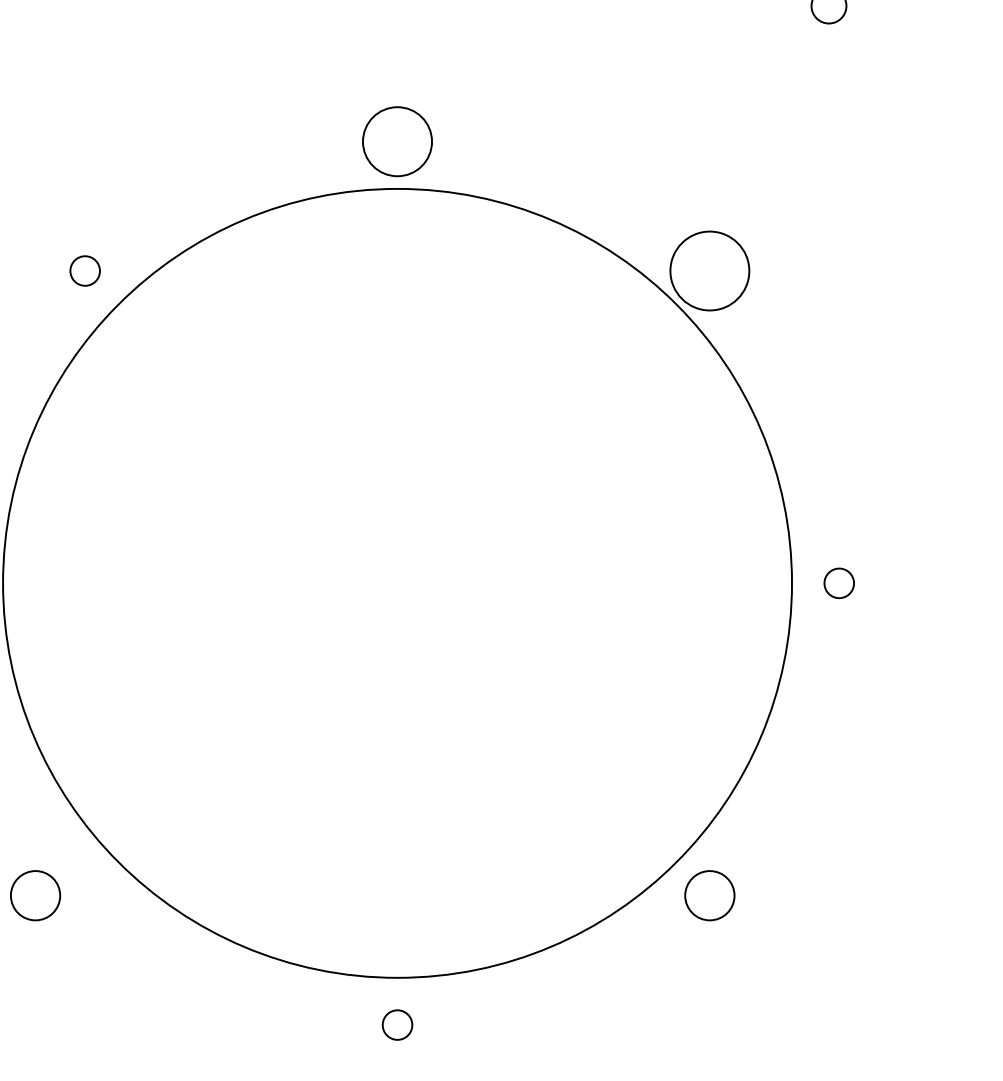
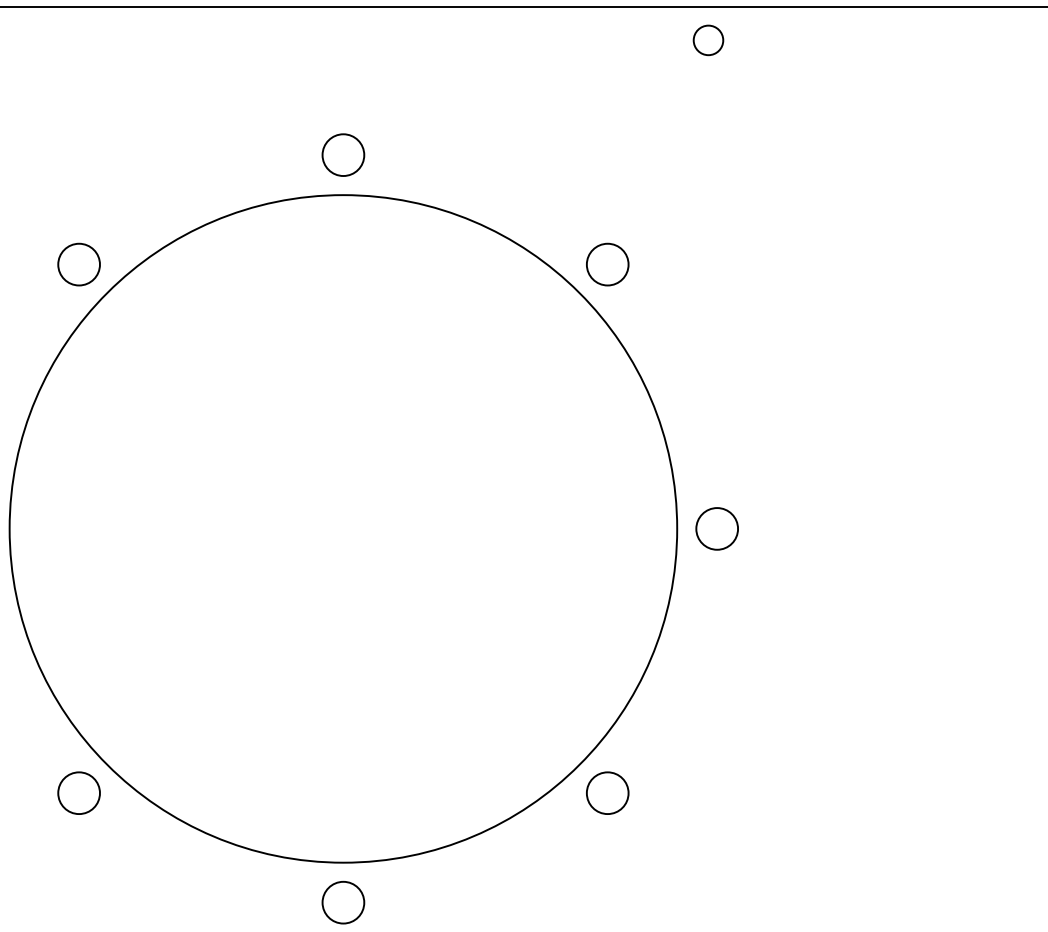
circle: (397, 140) -> (343, 154), size x0.71
circle: (84, 270) -> (78, 264), size x1.67
circle: (709, 270) -> (607, 264), size x0.62
circle: (839, 582) -> (717, 528), size x1.67
circle: (34, 894) -> (78, 792), moved
circle: (397, 1024) -> (343, 902), size x1.67

